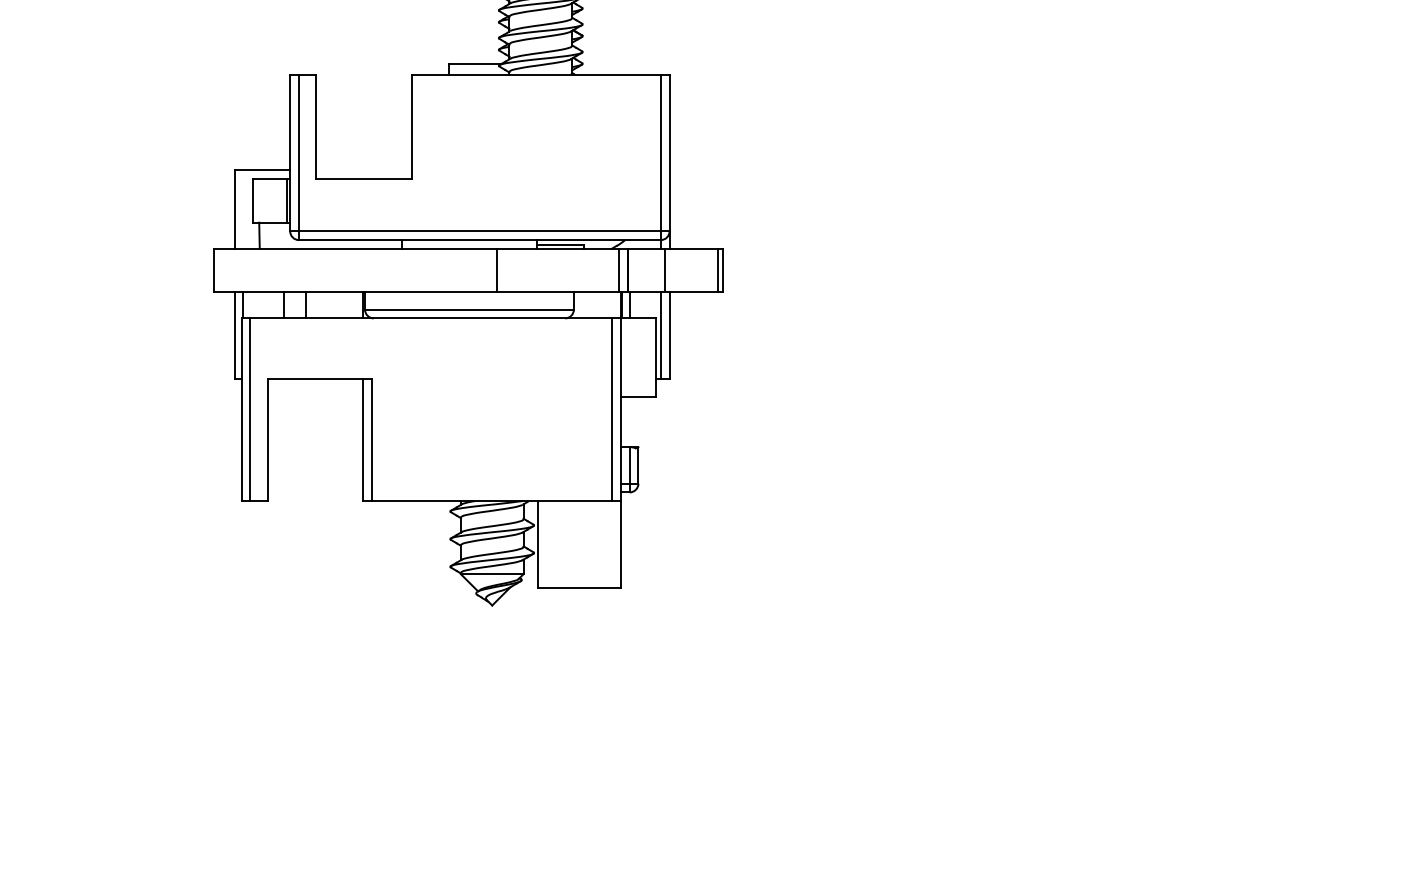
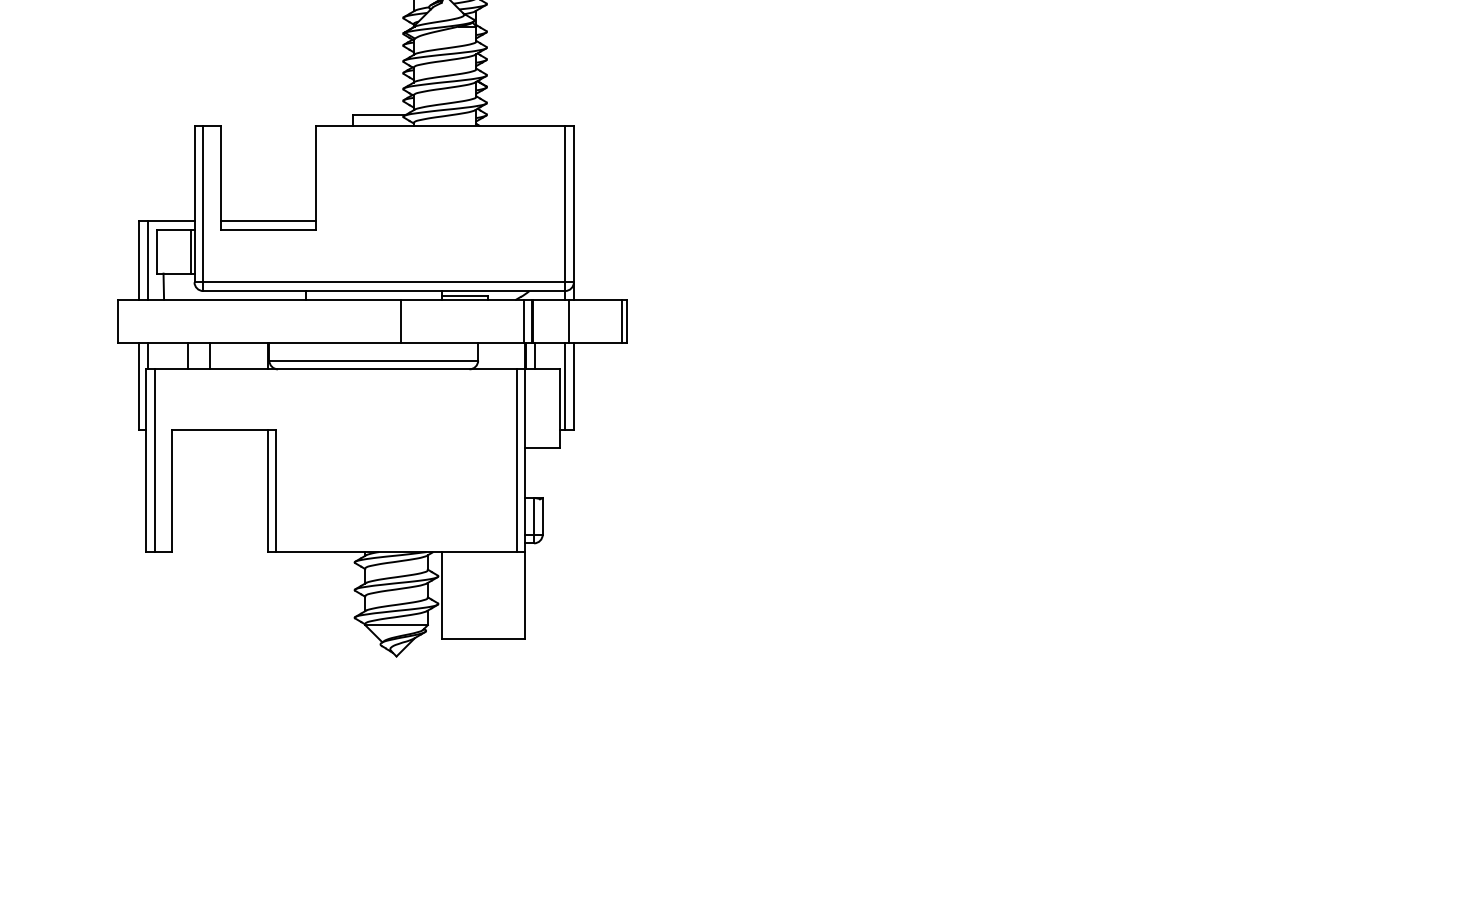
line: (364, 170) -> (268, 221), added
line: (243, 209) -> (147, 260), added

